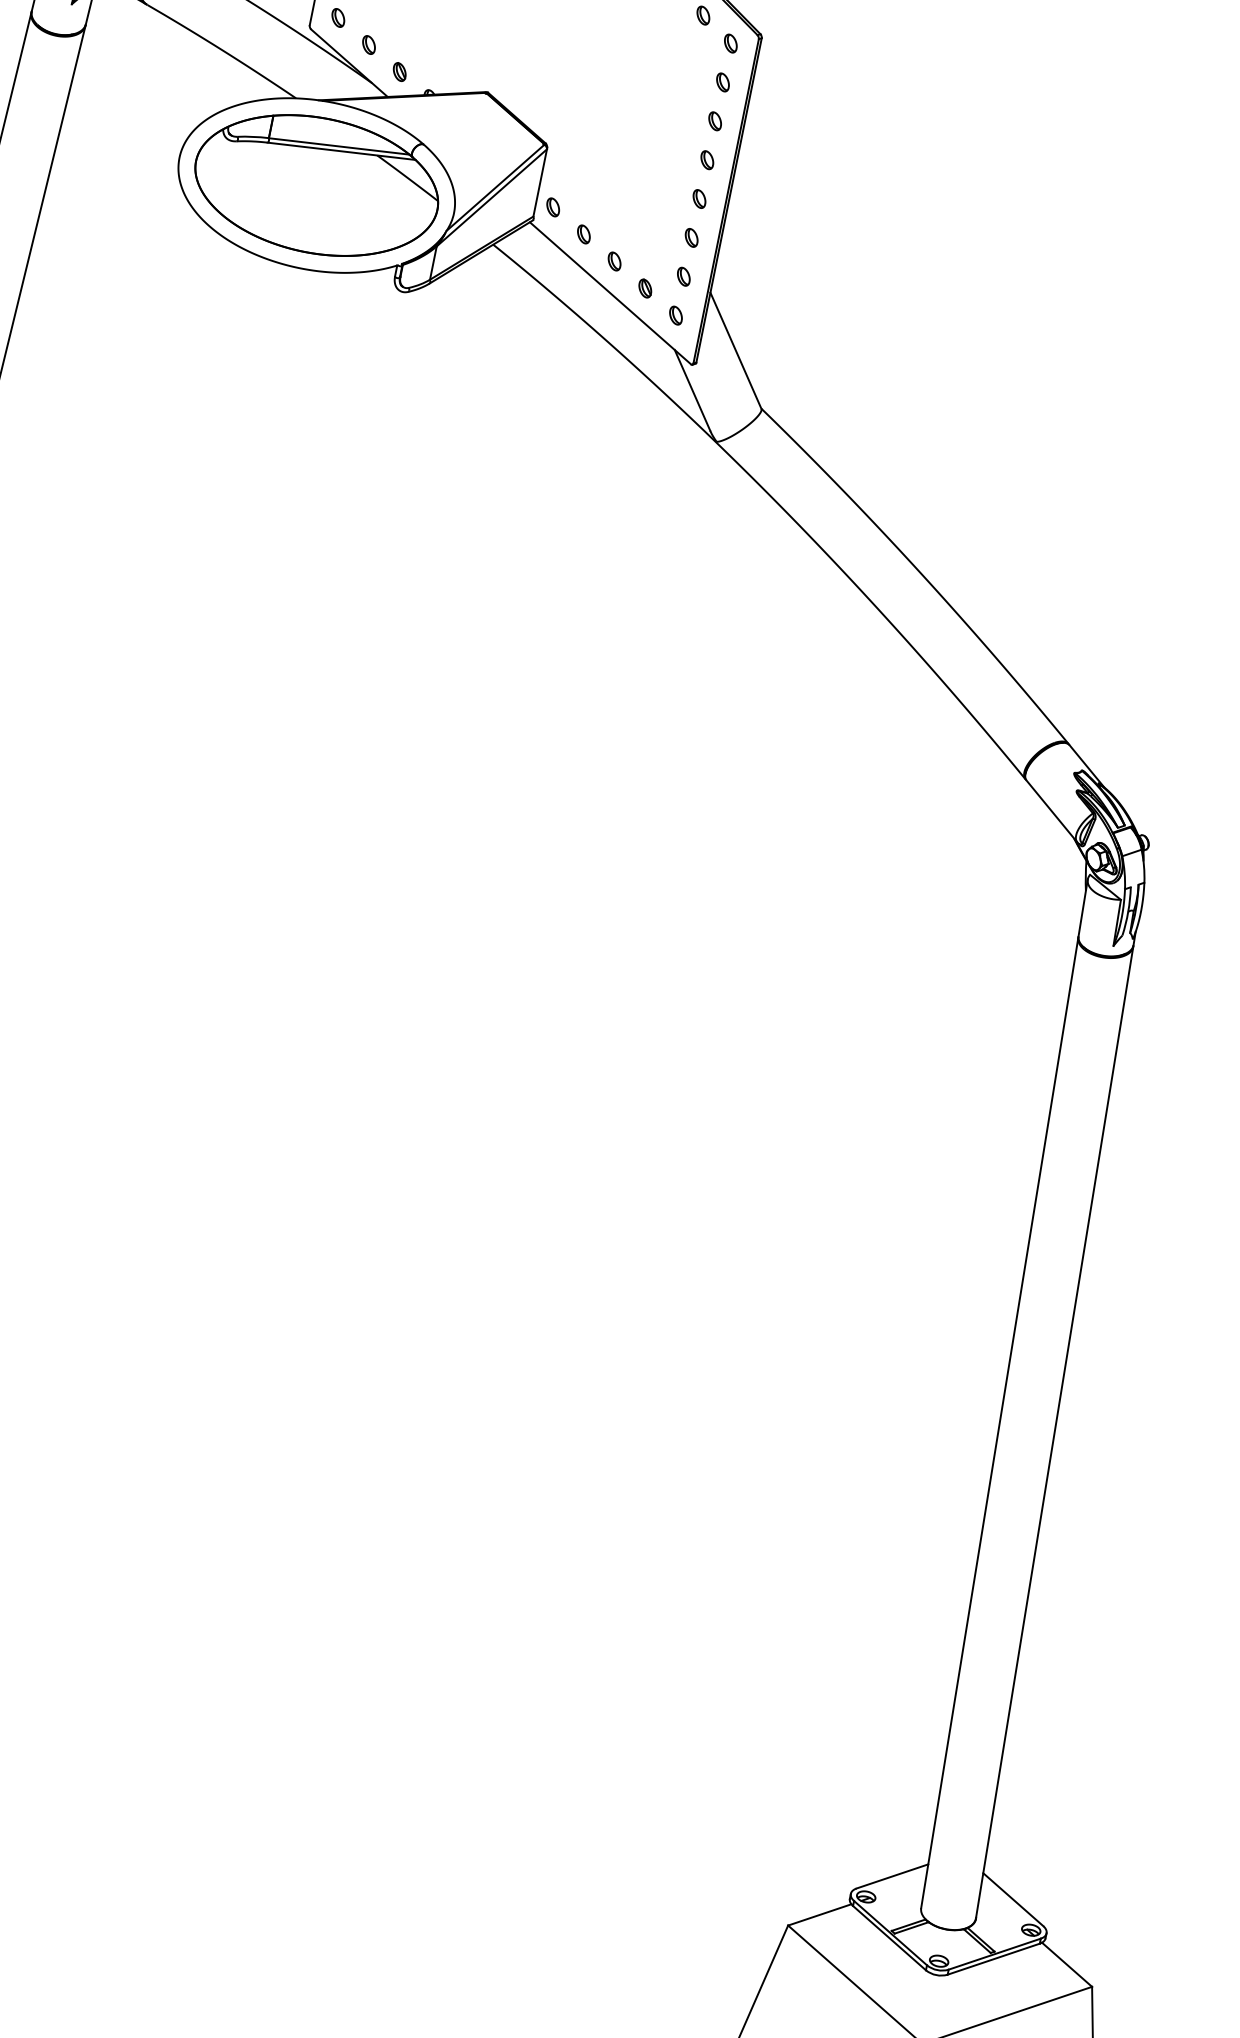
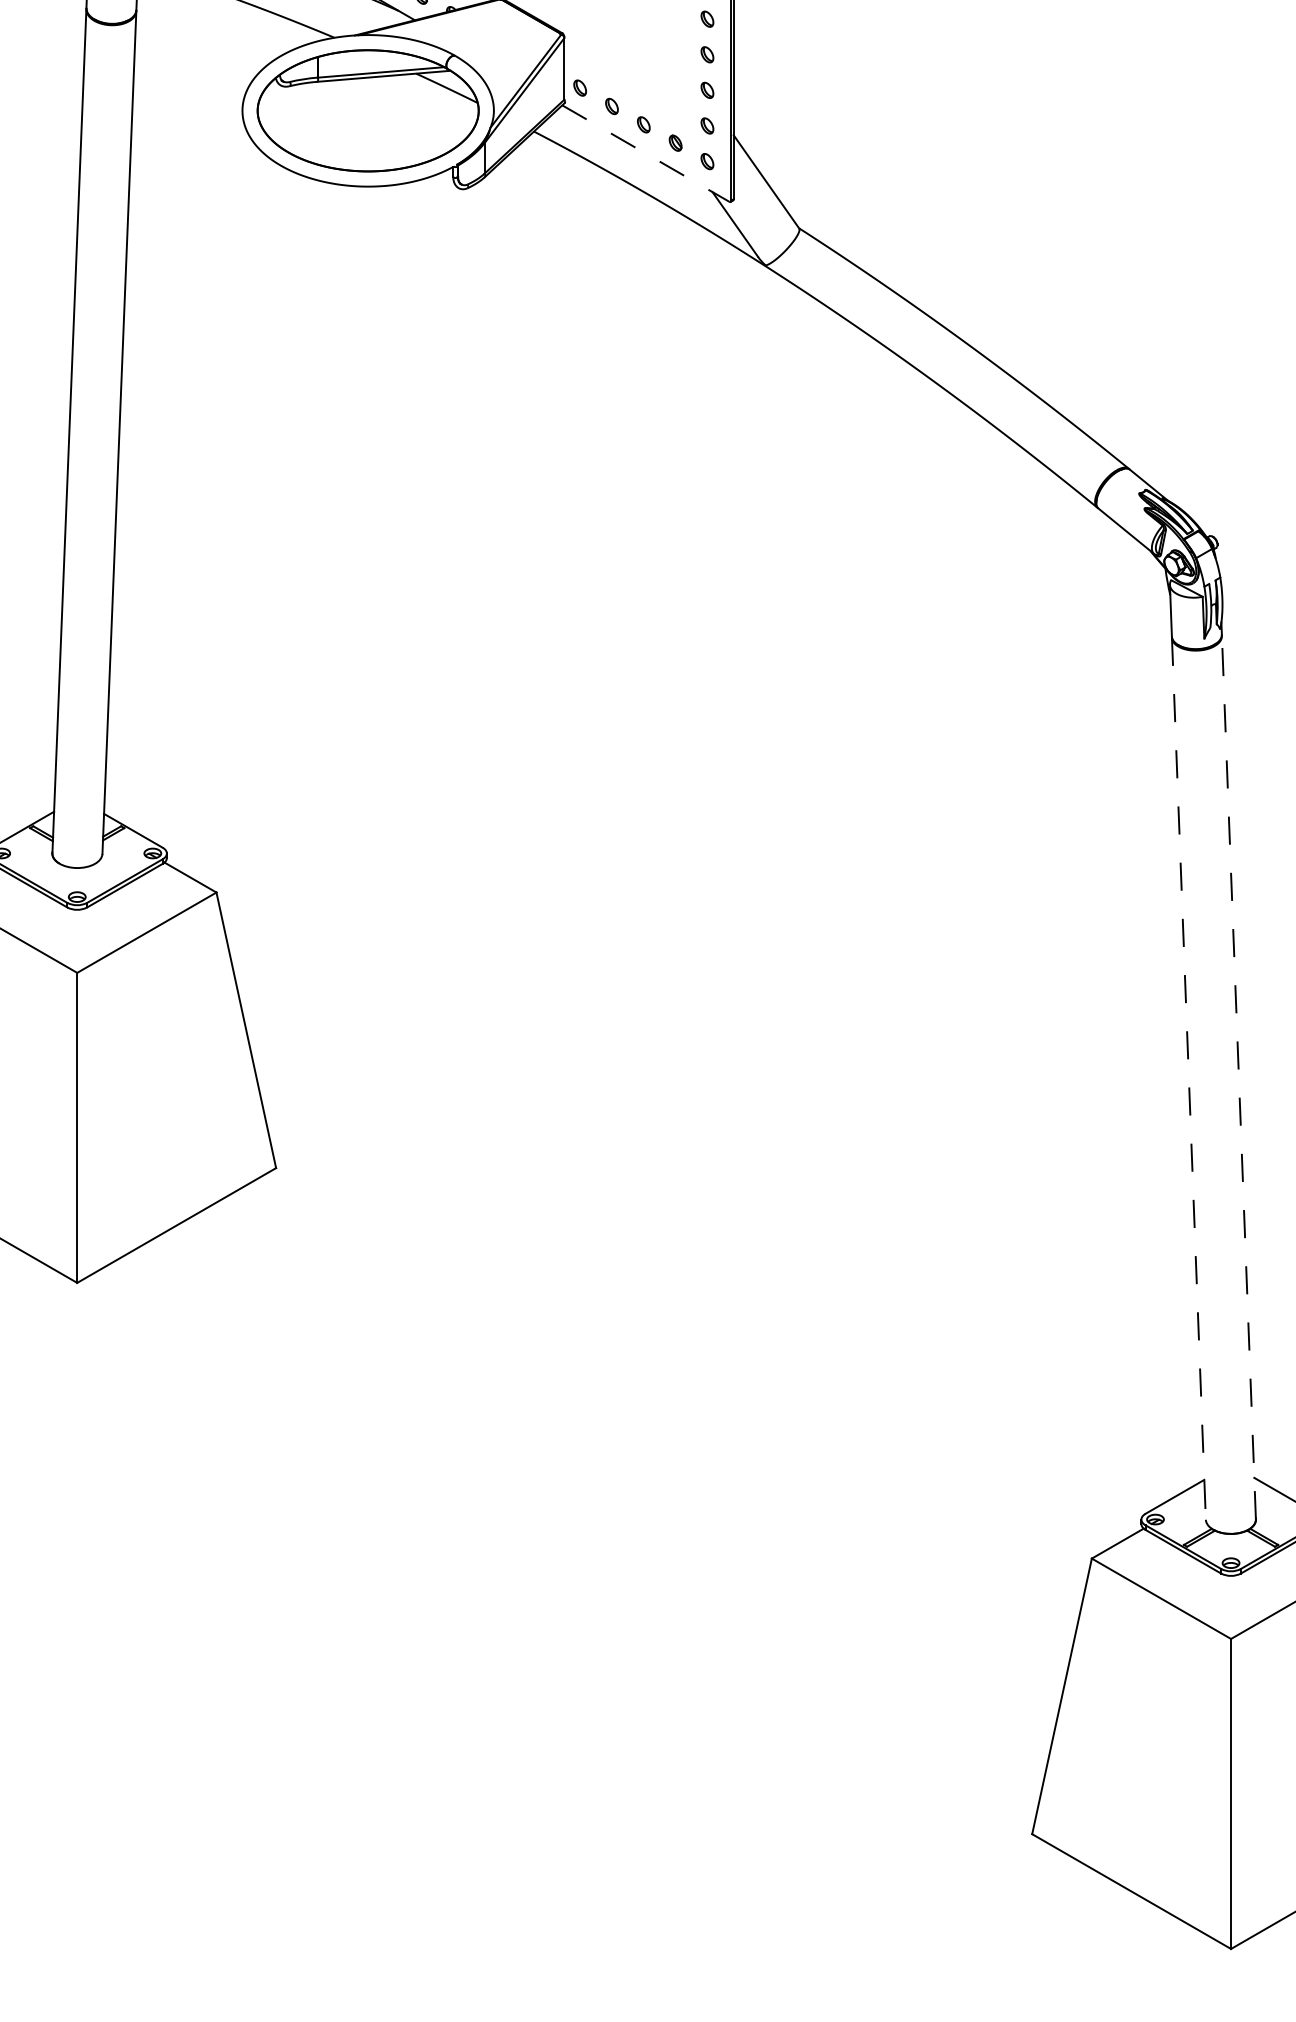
line: (611, 293) -> (646, 153), solid -> dashed
line: (999, 1423) -> (1188, 1079), solid -> dashed
line: (1054, 1432) -> (1238, 1077), solid -> dashed

